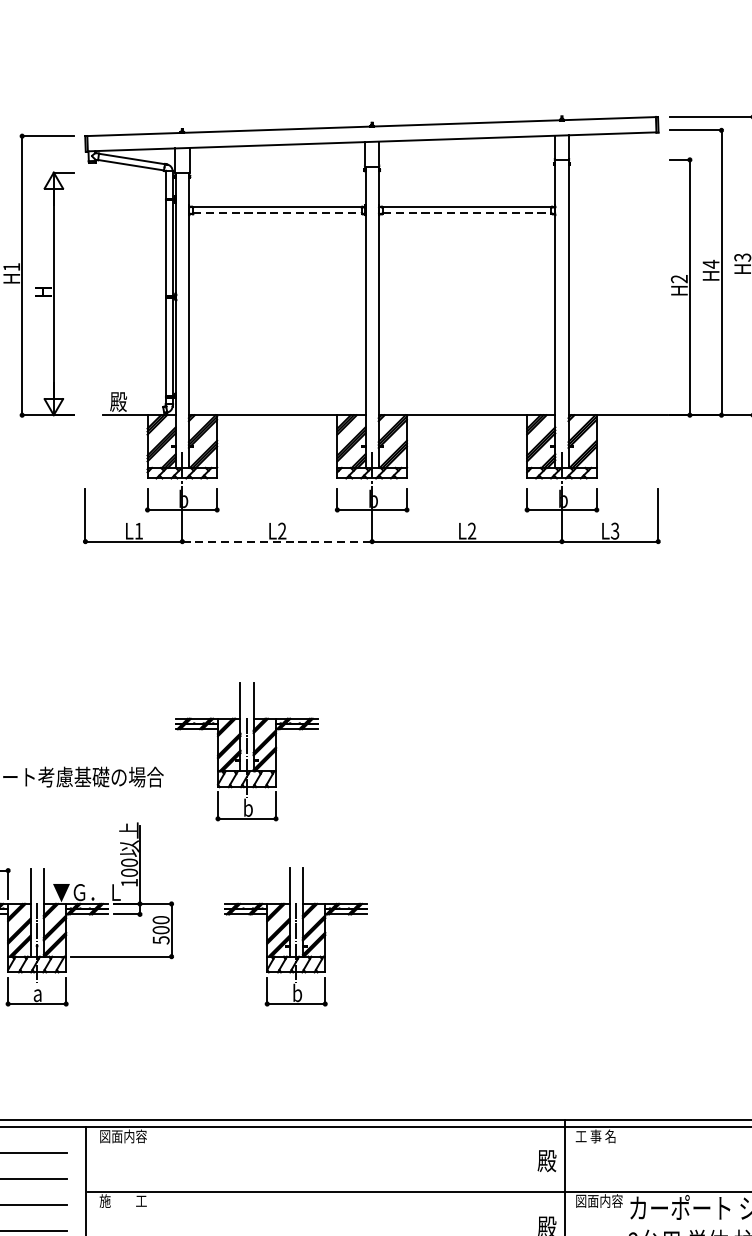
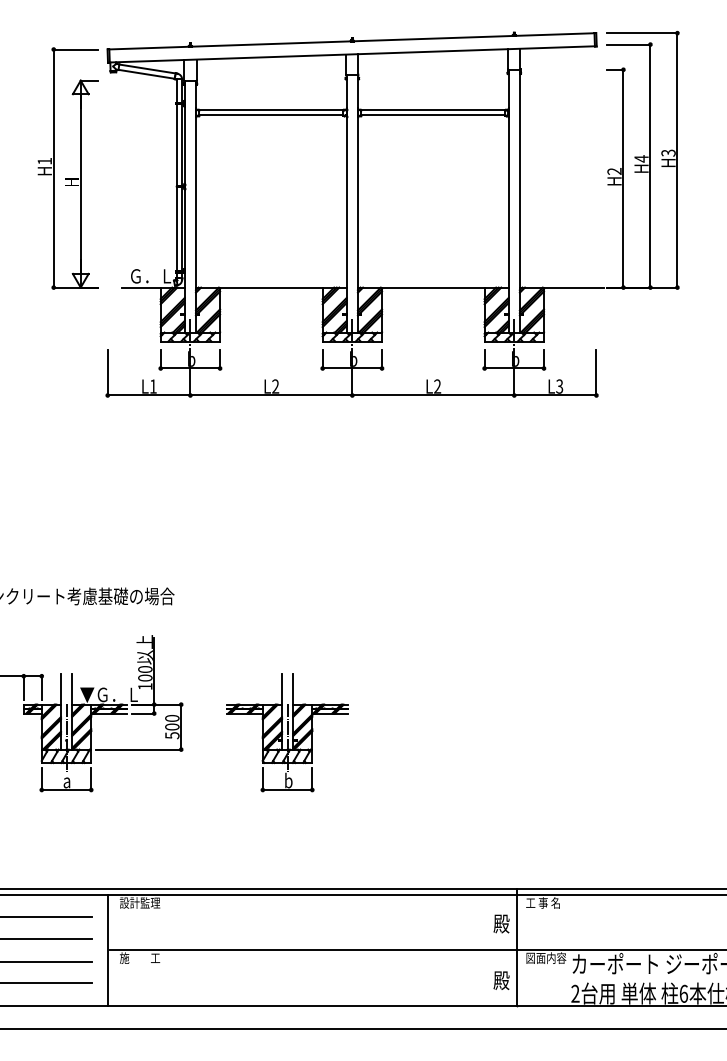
line: (277, 213) -> (271, 115), dashed -> solid
line: (467, 213) -> (433, 115), dashed -> solid
text: (134, 402) -> (149, 276), 殿 -> Ｇ．Ｌ
line: (277, 541) -> (271, 395), dashed -> solid
part: (246, 751) -> (245, 574), removed
text: (122, 1135) -> (139, 902), 図面内容 -> 設計監理

